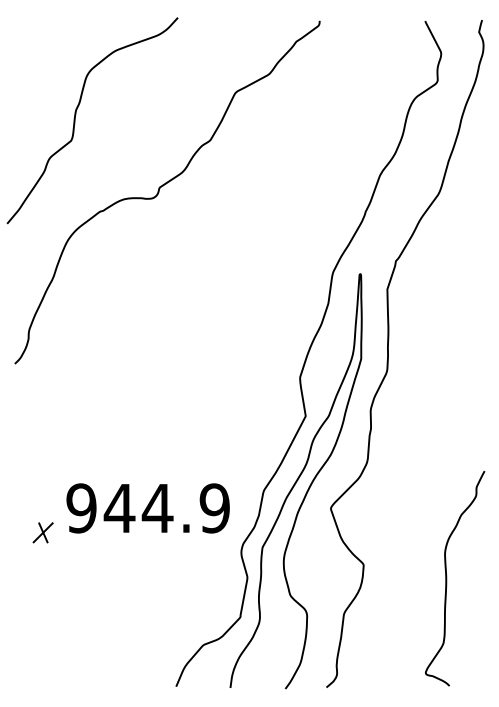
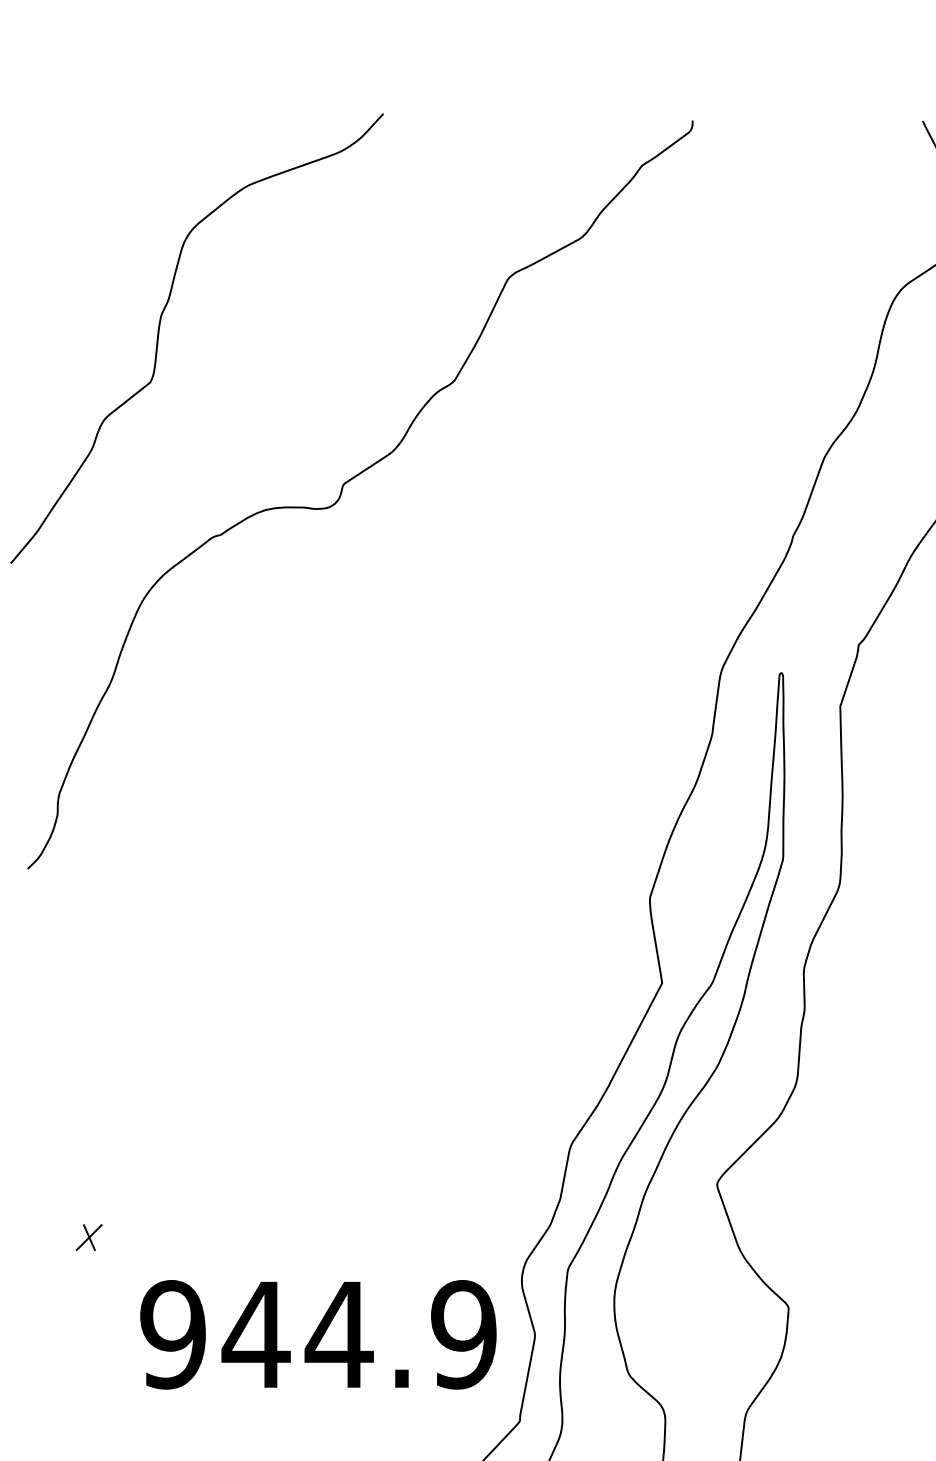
text: (147, 508) -> (316, 1334), moved
part: (42, 532) -> (87, 1236), size x0.6

